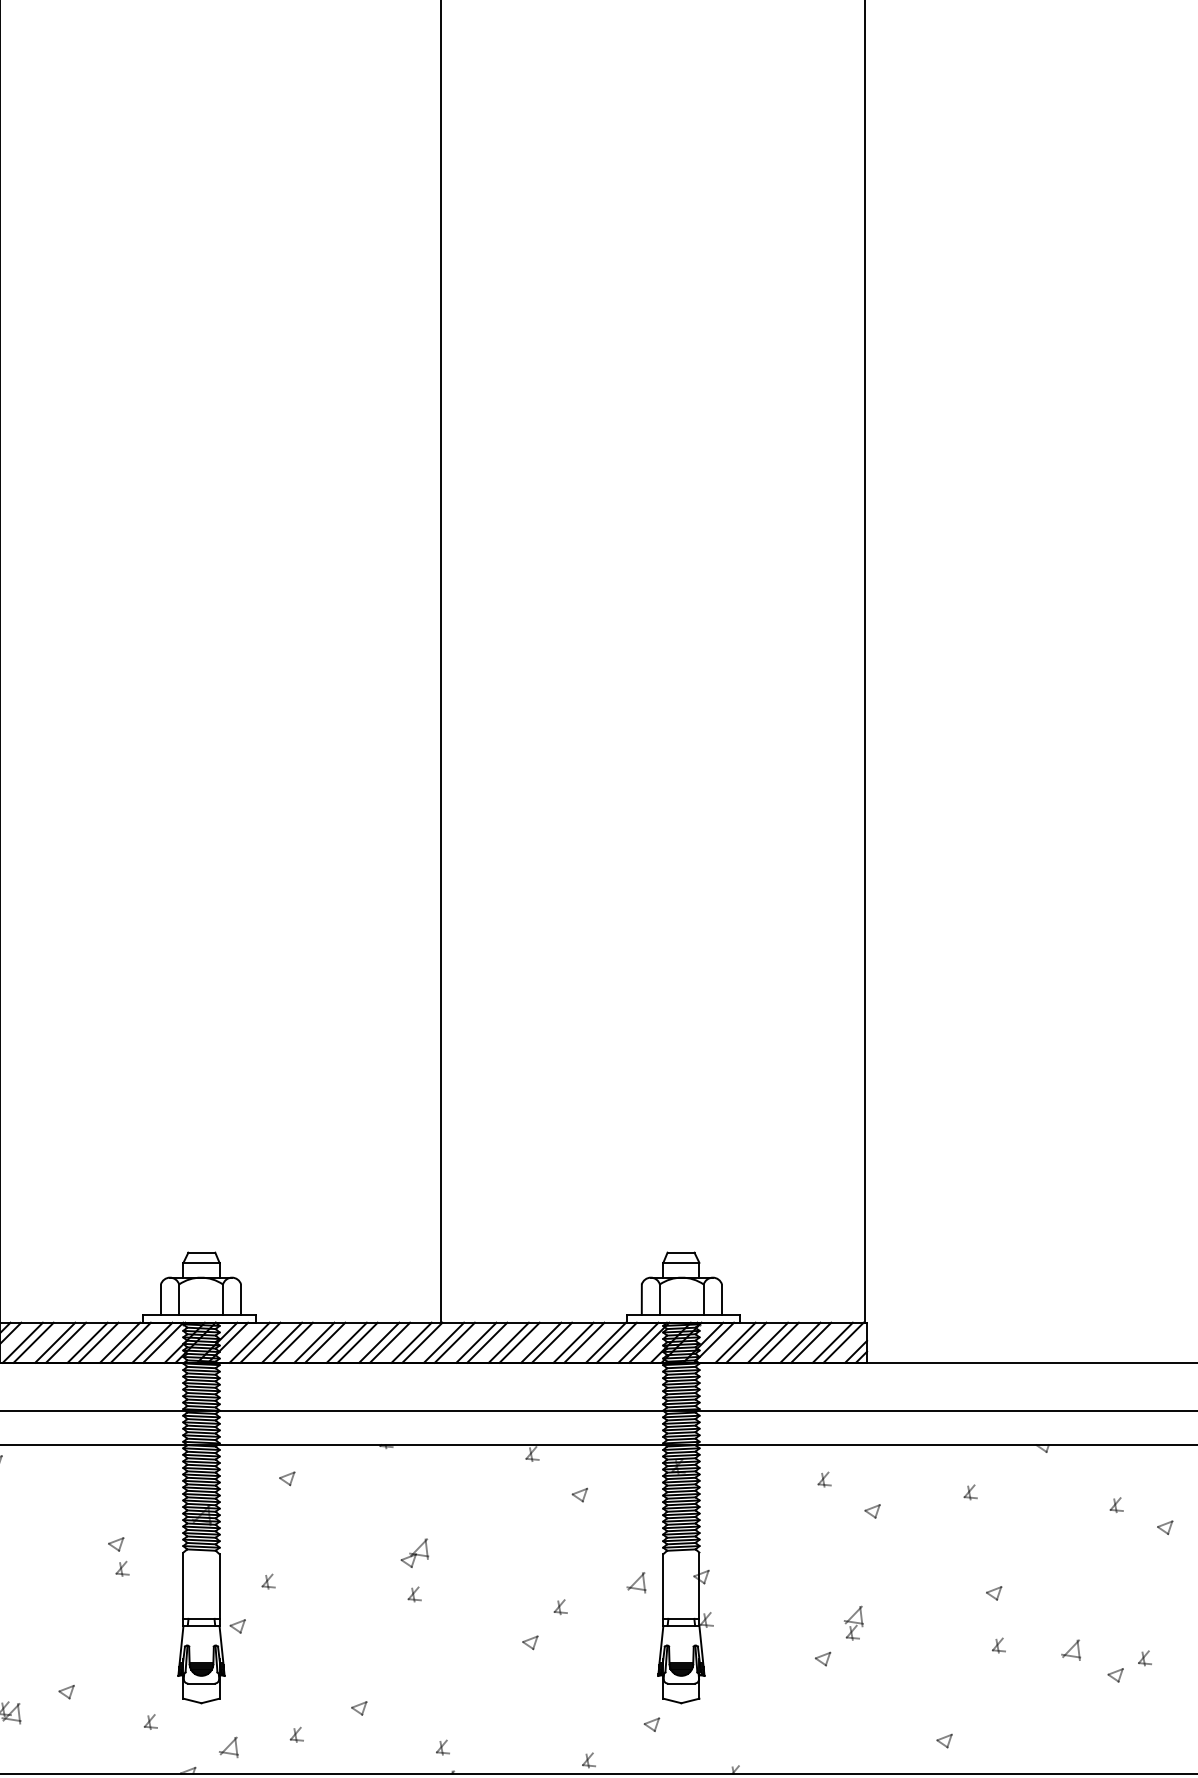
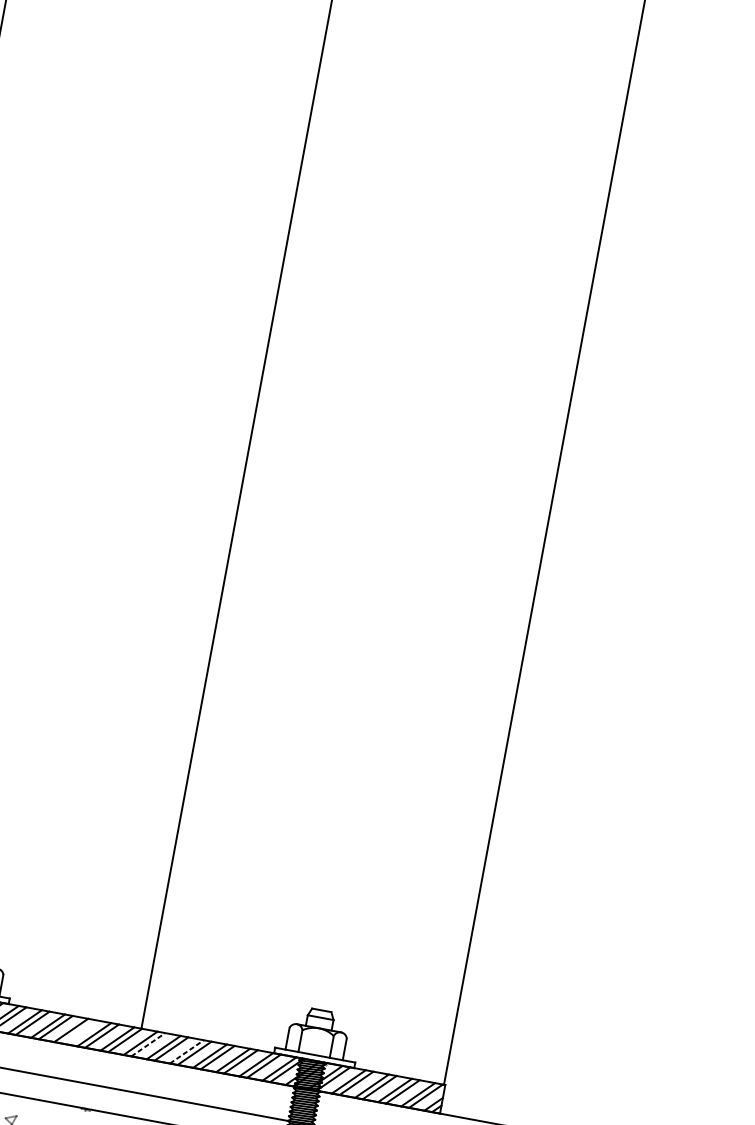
line: (357, 1342) -> (78, 1031), removed
line: (455, 1342) -> (148, 1044), solid -> dashed
line: (509, 1342) -> (187, 1051), solid -> dashed

